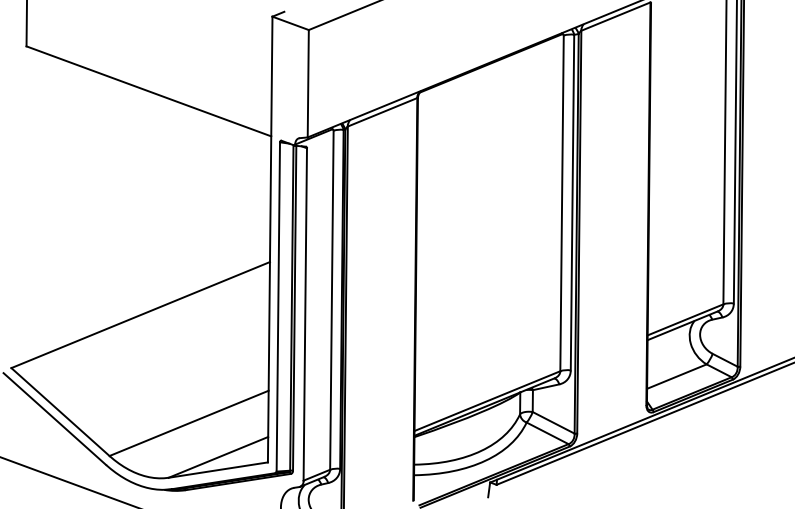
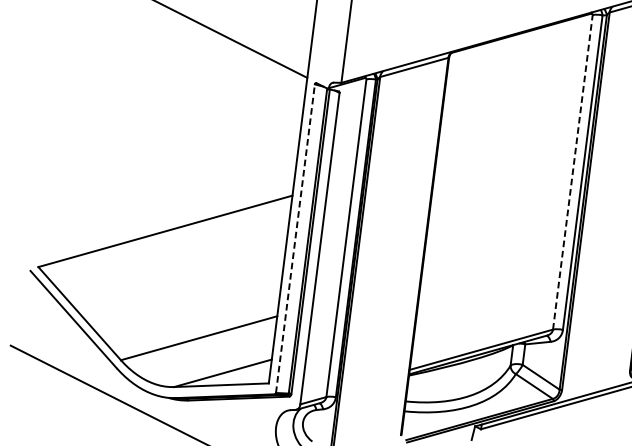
line: (562, 203) -> (573, 172), solid -> dashed
line: (278, 306) -> (295, 238), solid -> dashed

